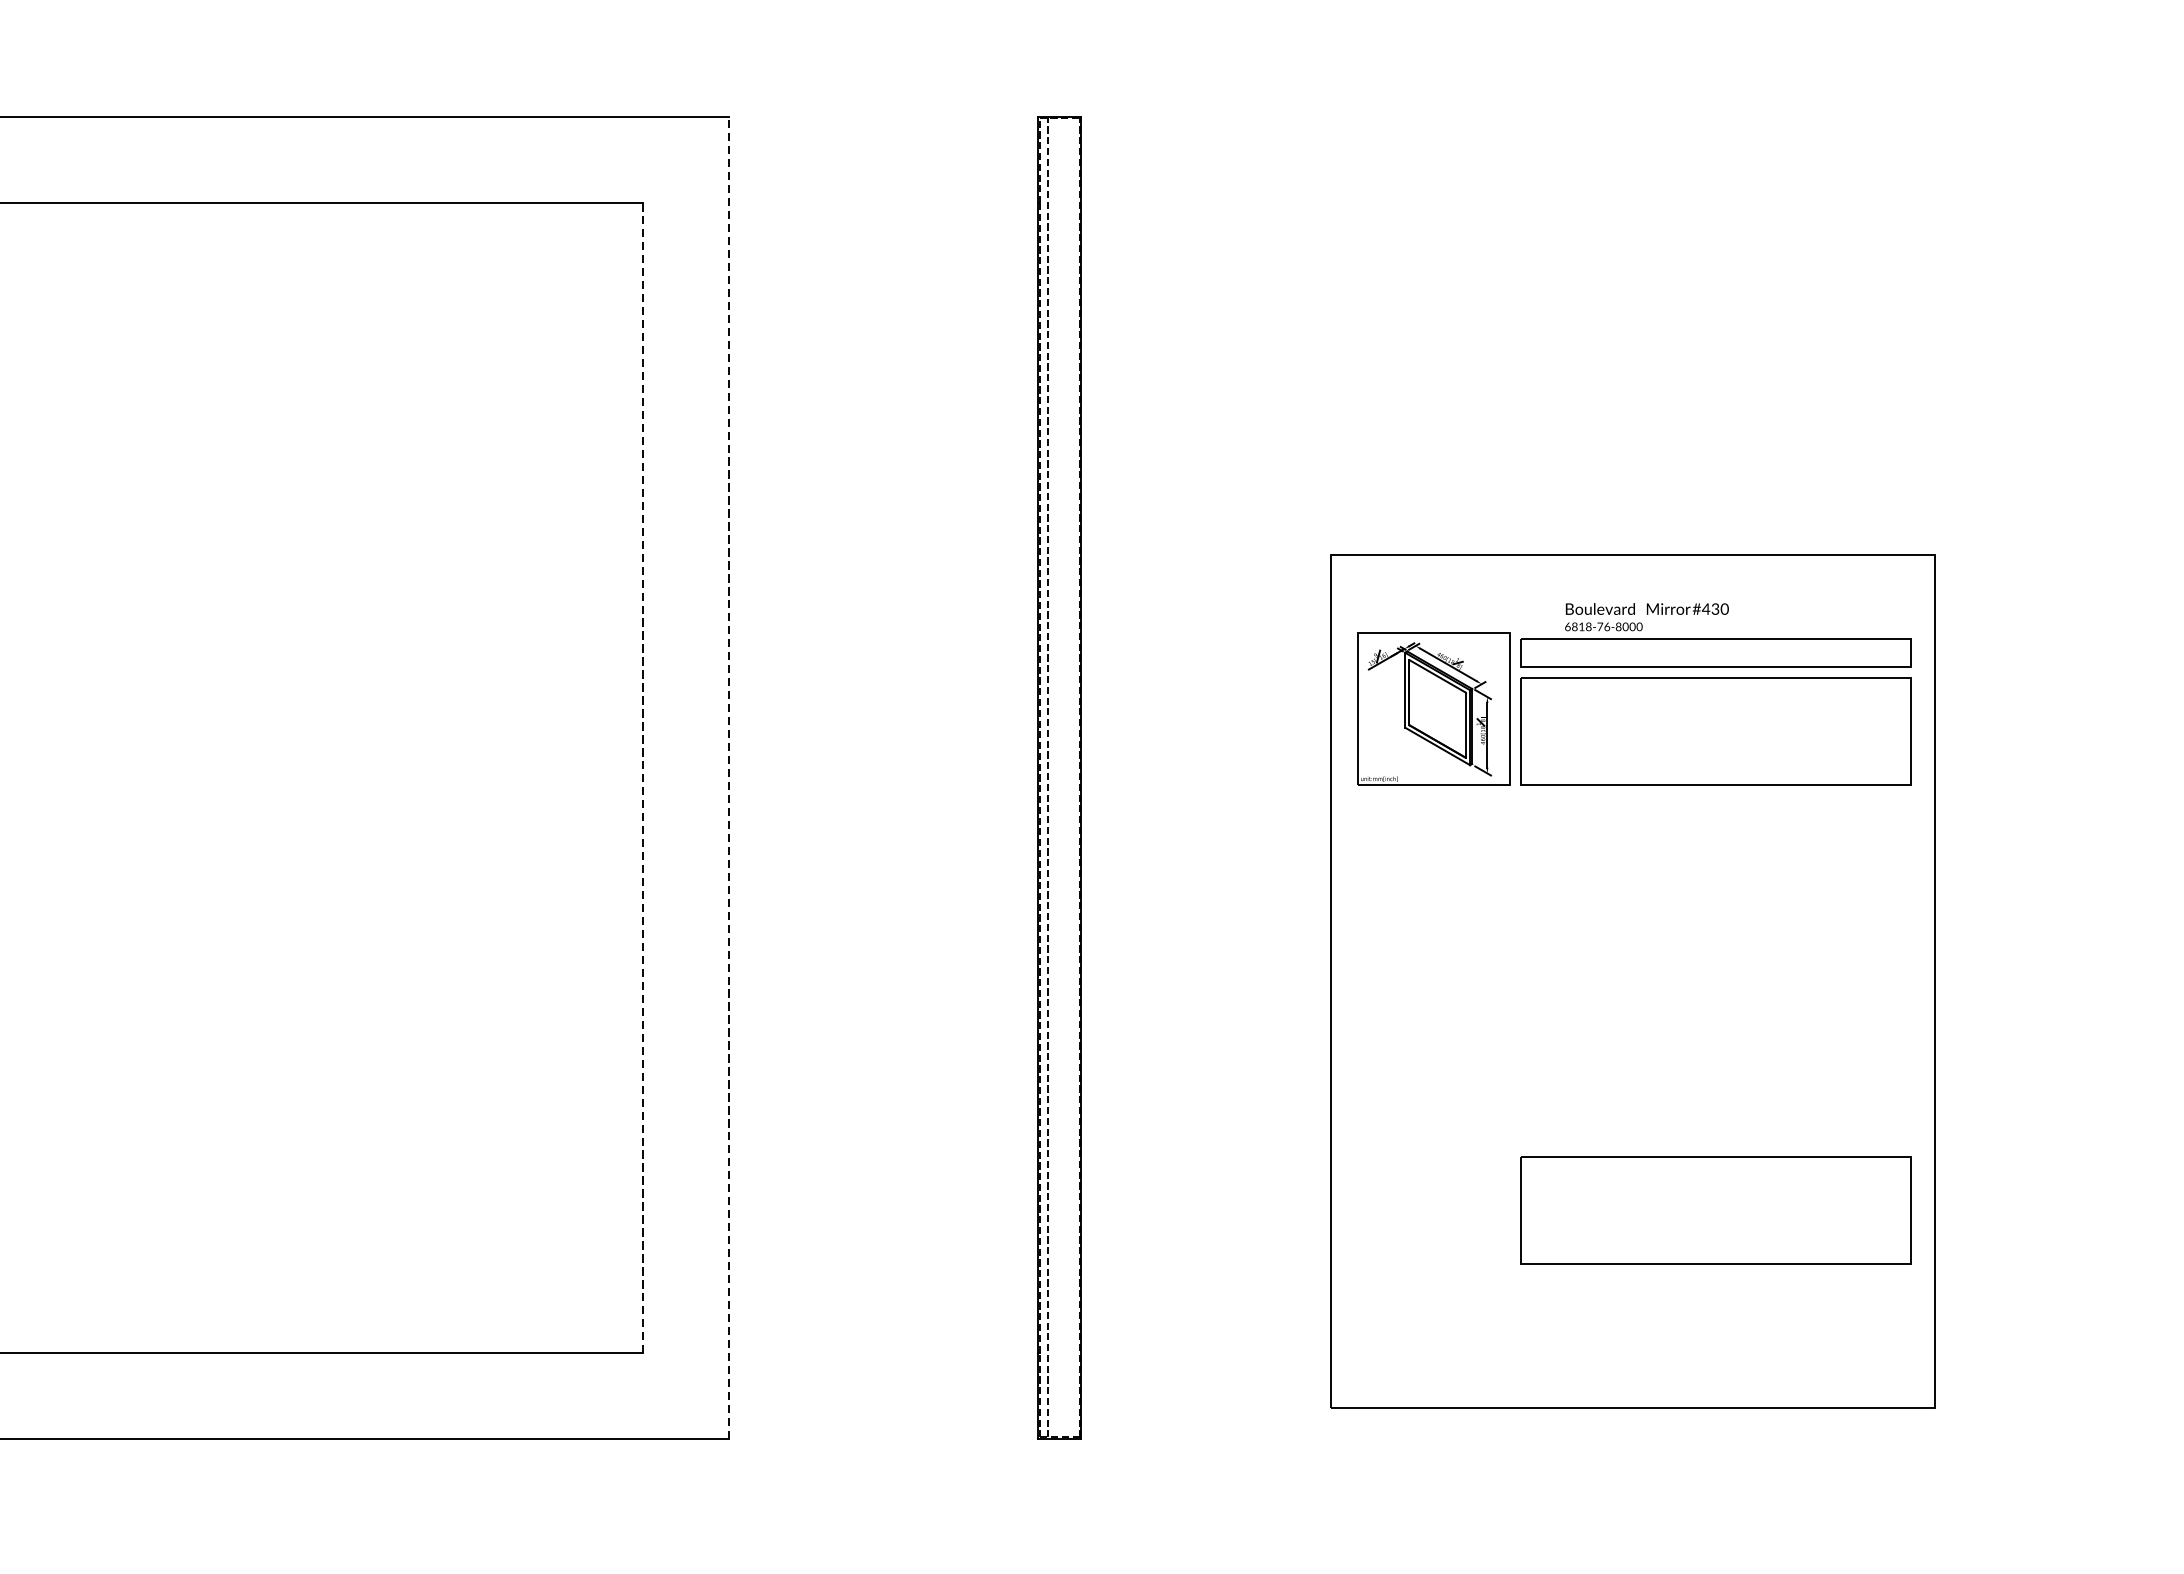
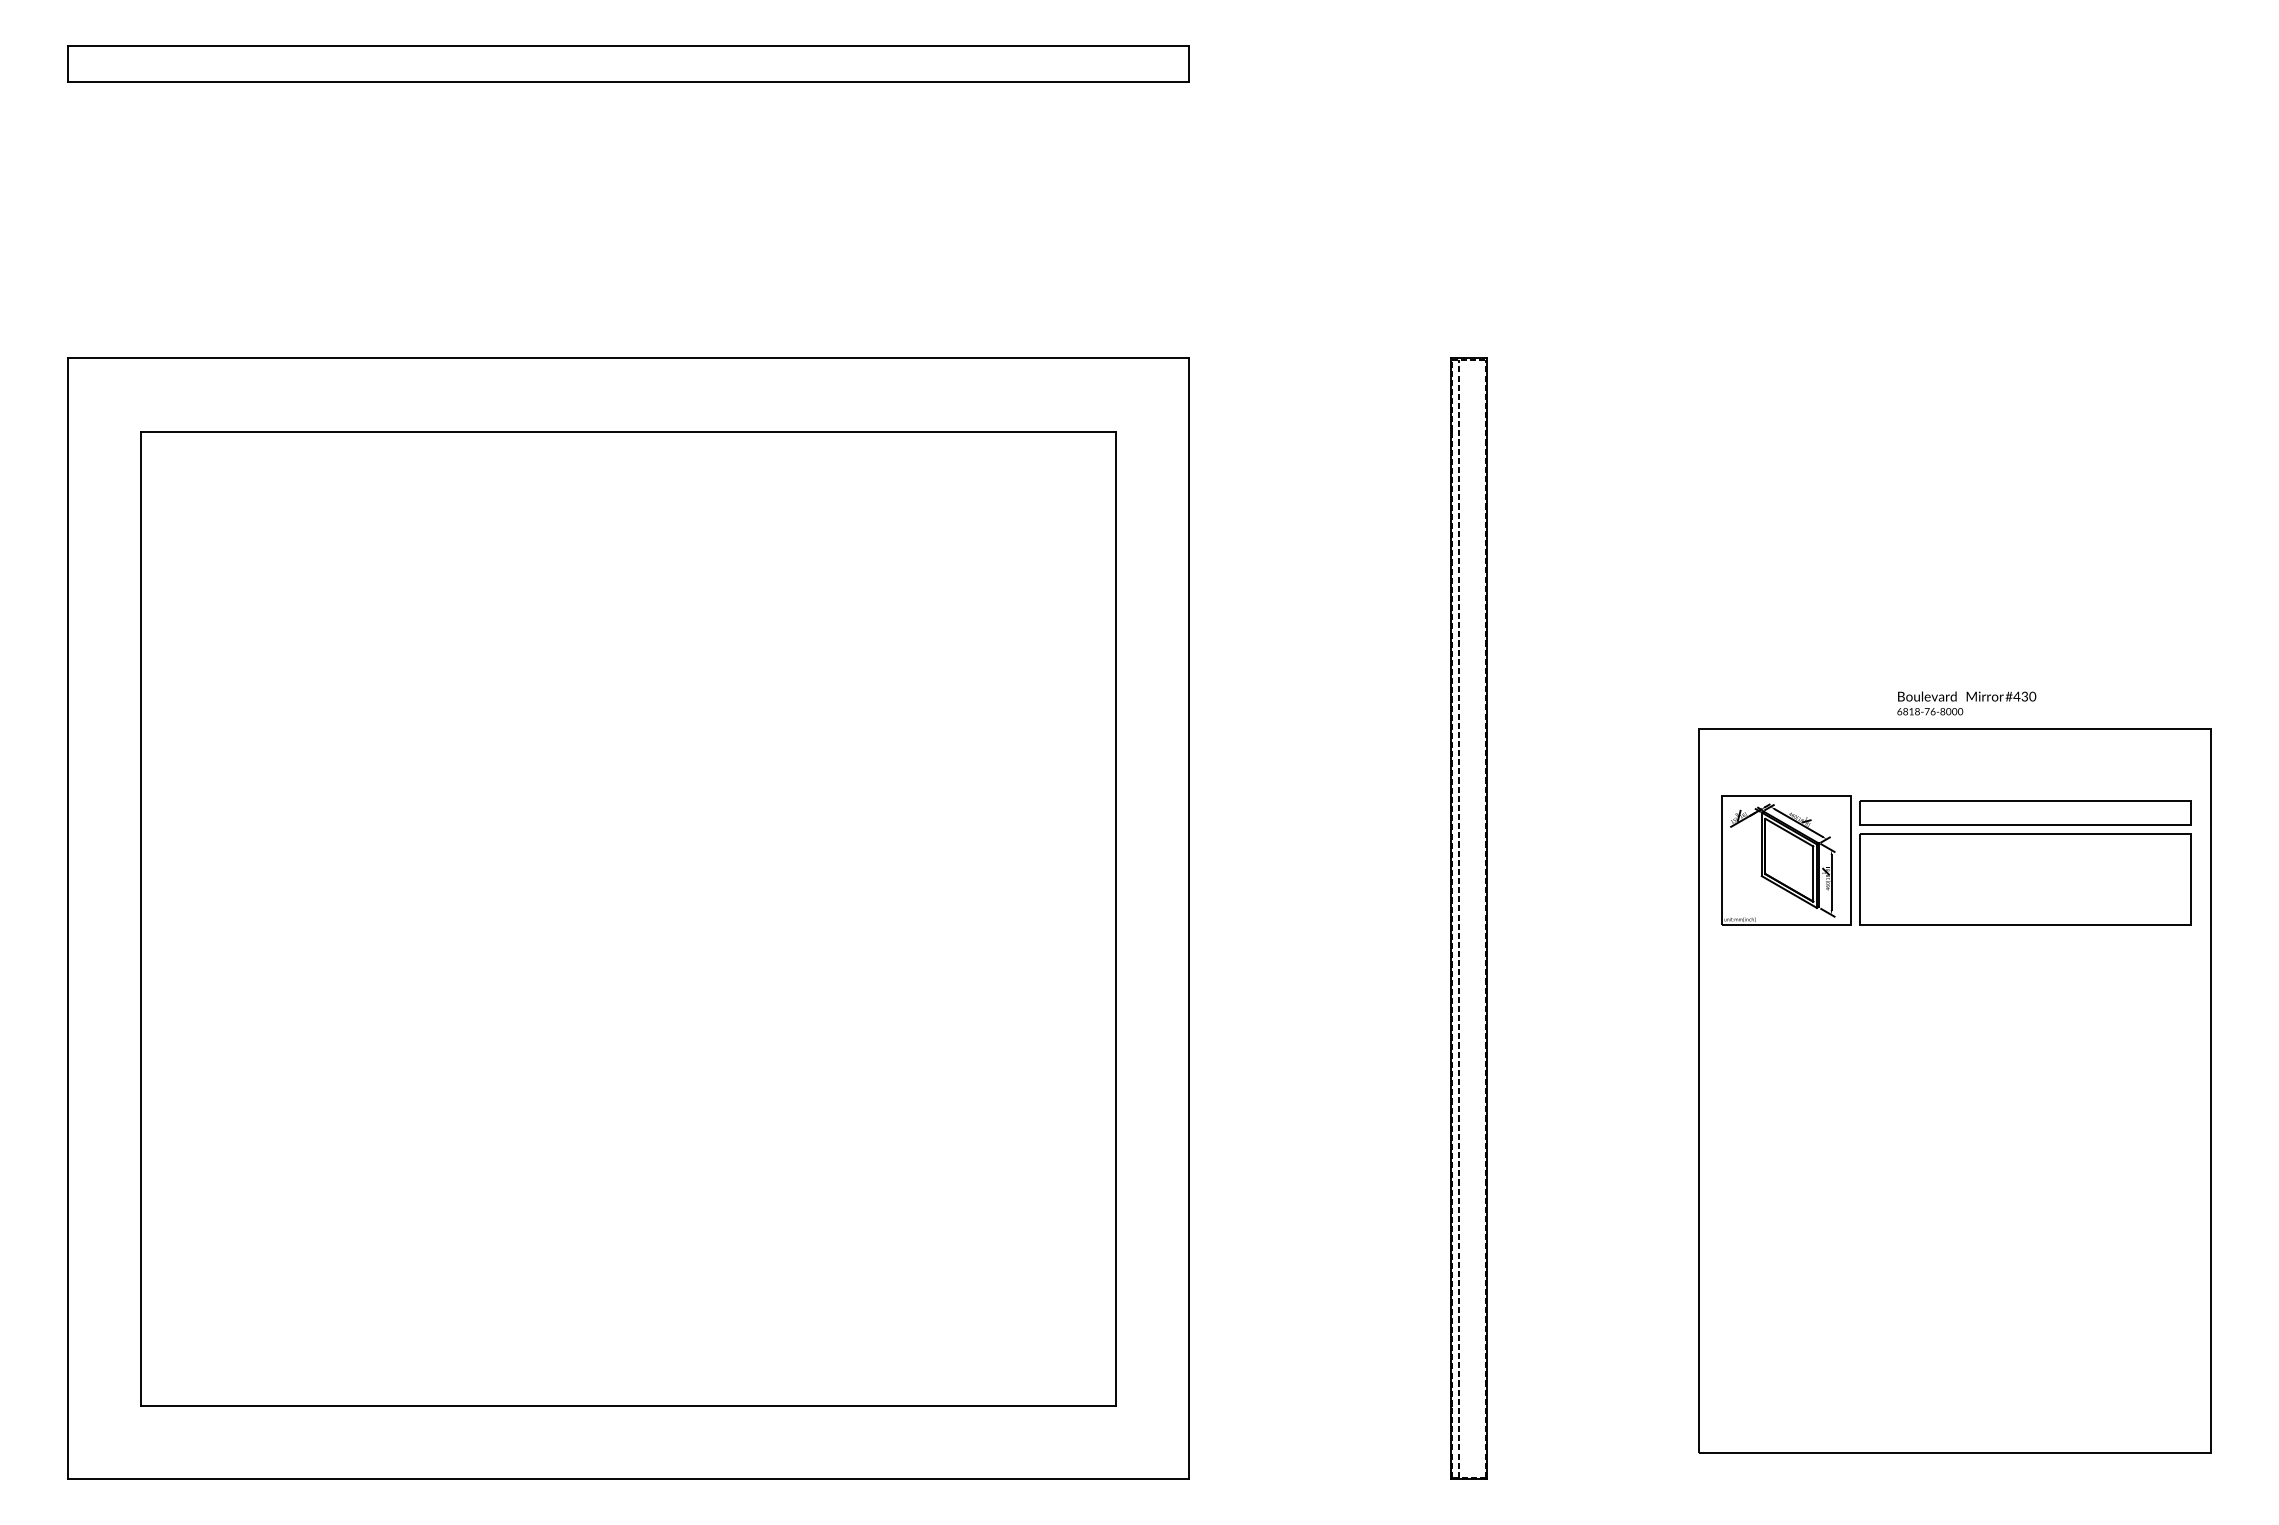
text: (1646, 617) -> (1966, 703), moved
line: (728, 777) -> (1188, 918), dashed -> solid
line: (642, 778) -> (1115, 919), dashed -> solid
part: (1716, 1210) -> (2025, 1285), removed

